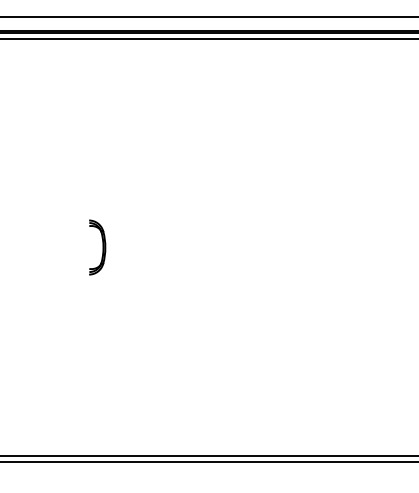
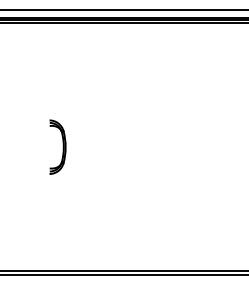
part: (96, 246) -> (57, 146), size x1.67

